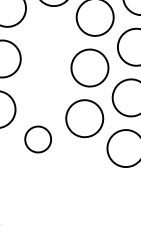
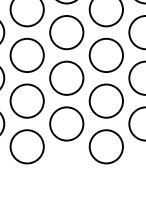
part: (48, 37) -> (26, 54), added
part: (42, 88) -> (26, 100), added
part: (37, 139) -> (26, 146), size x1.43

